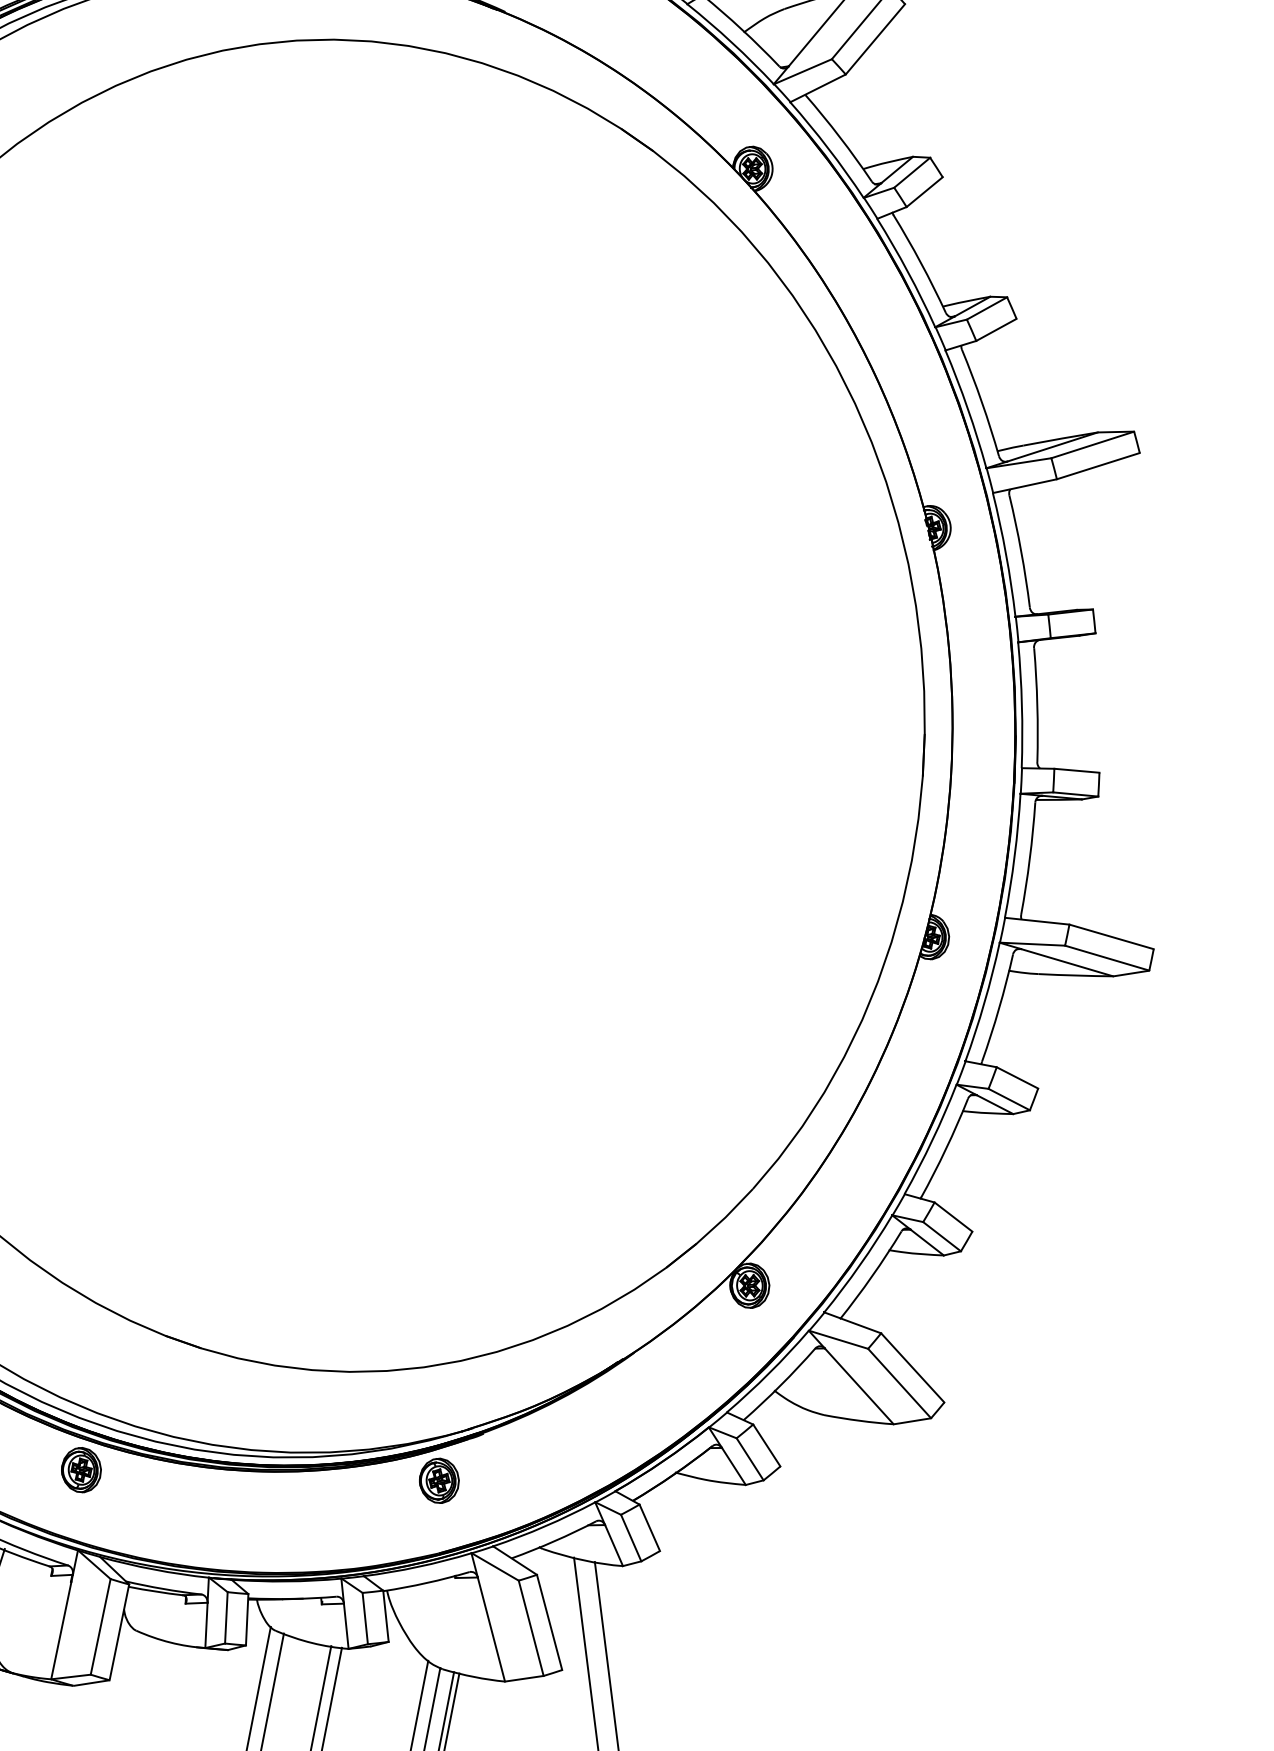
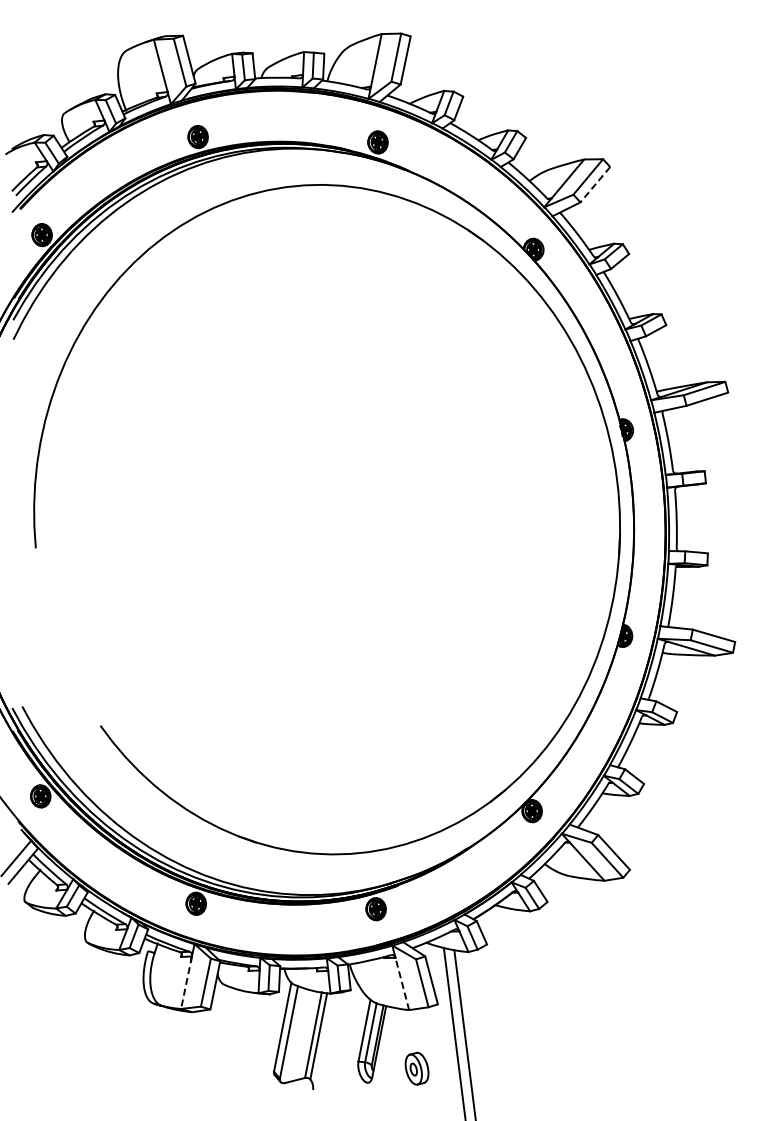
line: (875, 40) -> (595, 185), solid -> dashed
line: (61, 1626) -> (186, 982), solid -> dashed
line: (491, 1628) -> (402, 983), solid -> dashed

